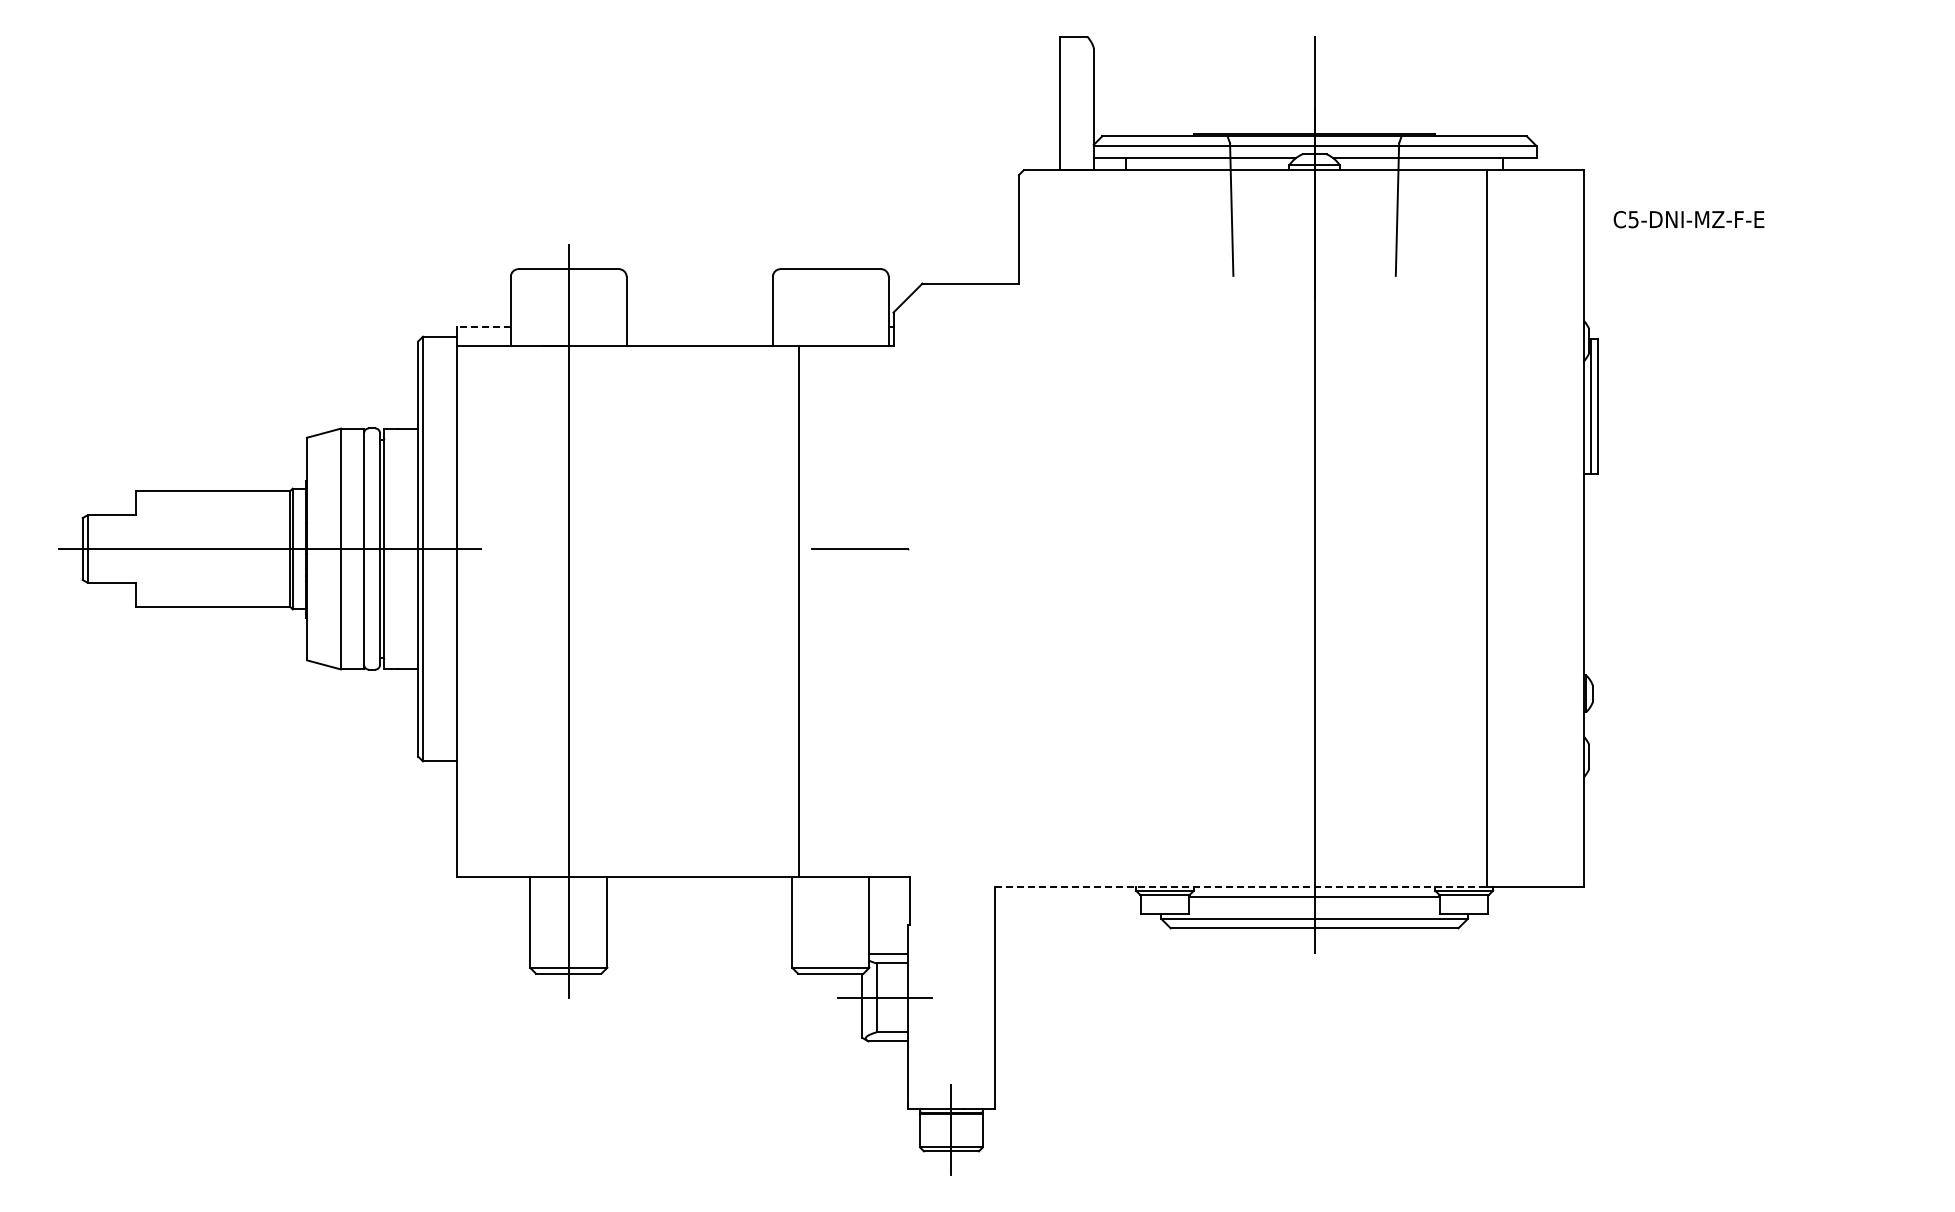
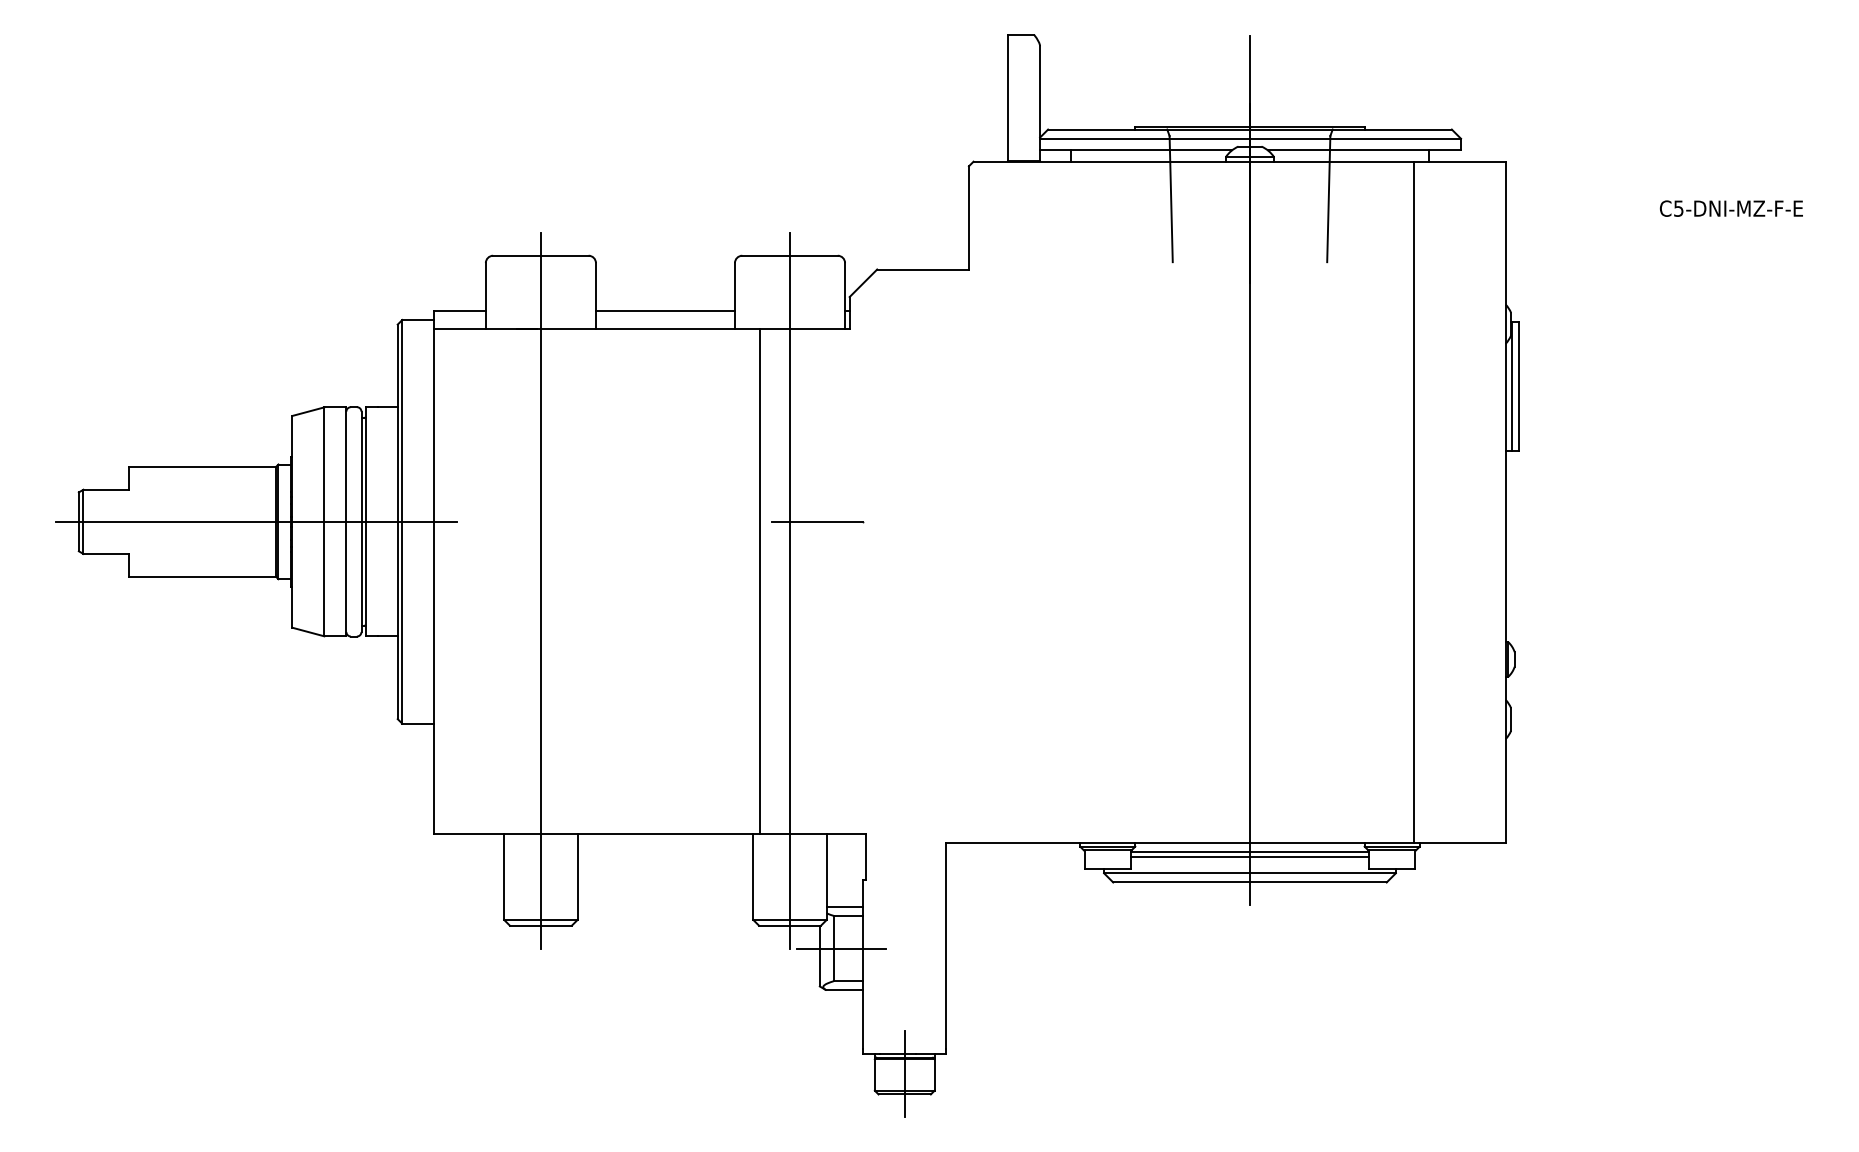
text: (1688, 219) -> (1730, 208), moved
line: (483, 327) -> (459, 311), dashed -> solid
line: (699, 327) -> (665, 311), added
line: (830, 621) -> (789, 590), added
line: (1241, 886) -> (1180, 842), dashed -> solid
line: (1314, 901) -> (1249, 856), added

